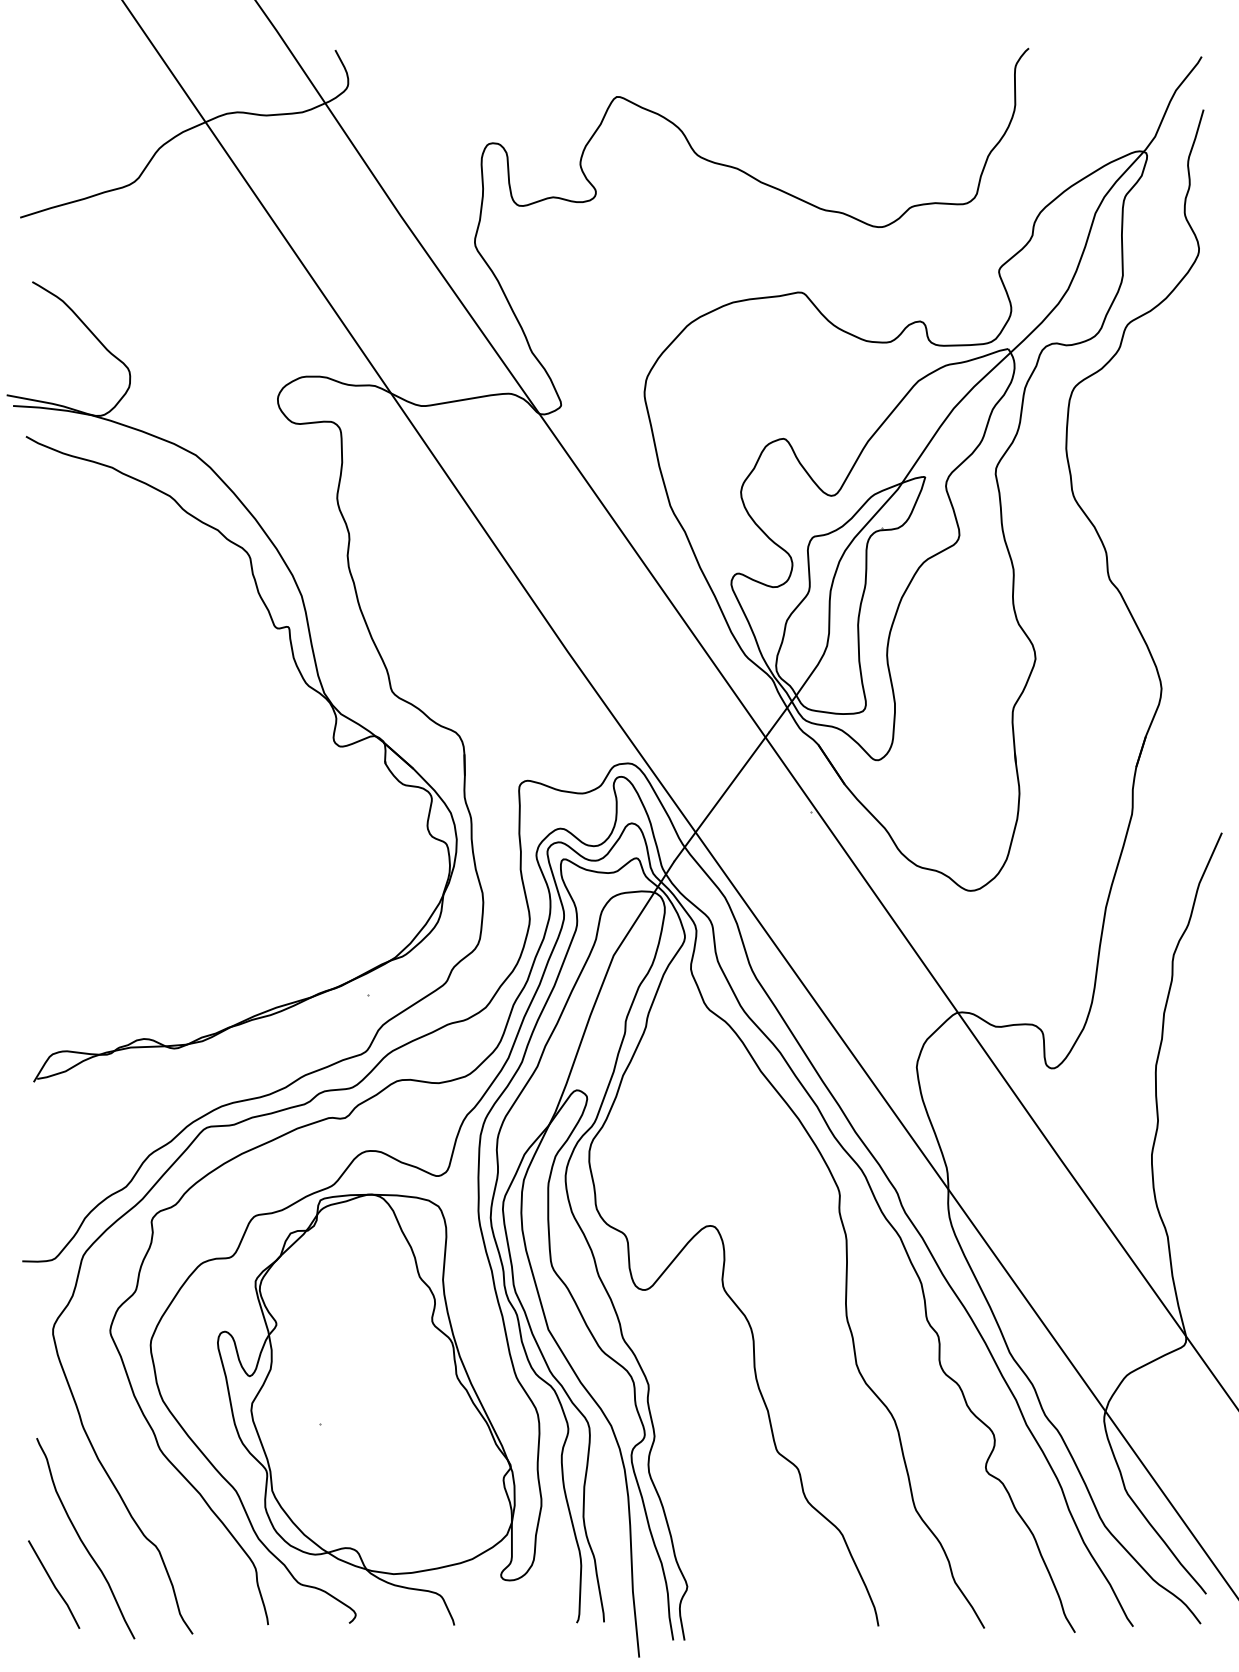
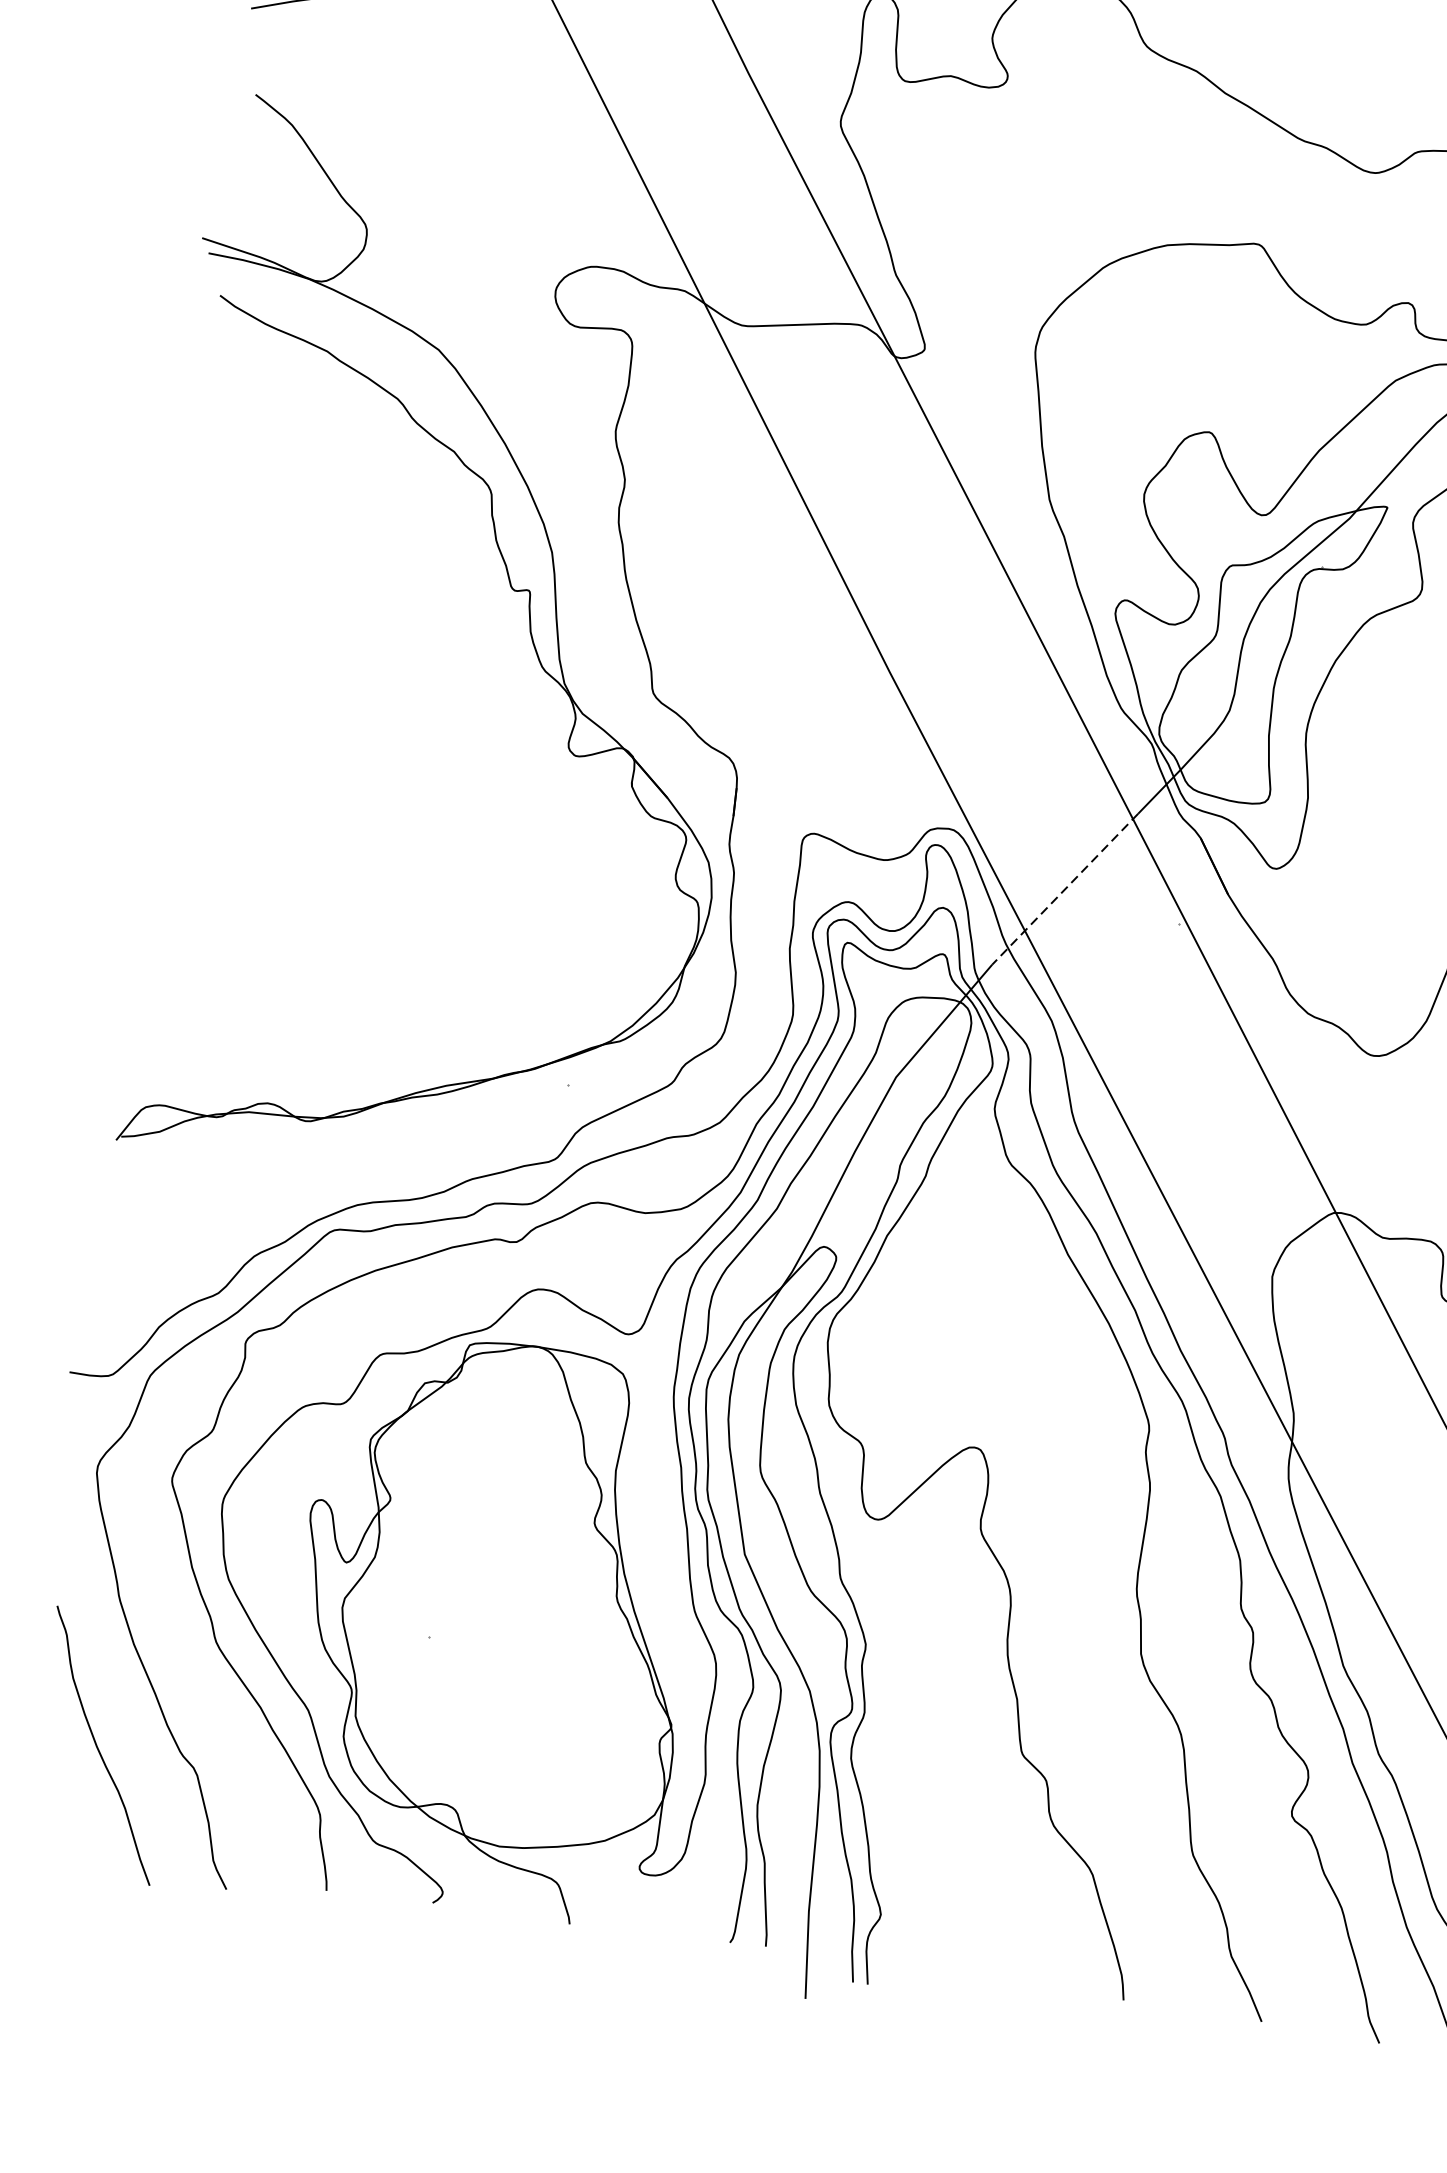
line: (721, 796) -> (1065, 888), solid -> dashed
line: (54, 1584) -> (54, 1800), removed

